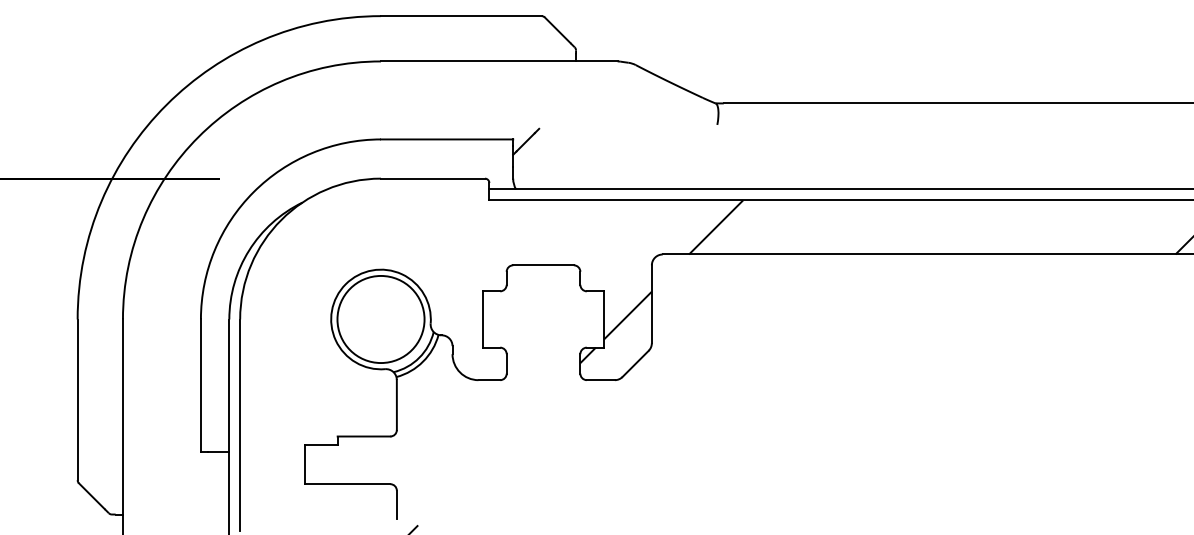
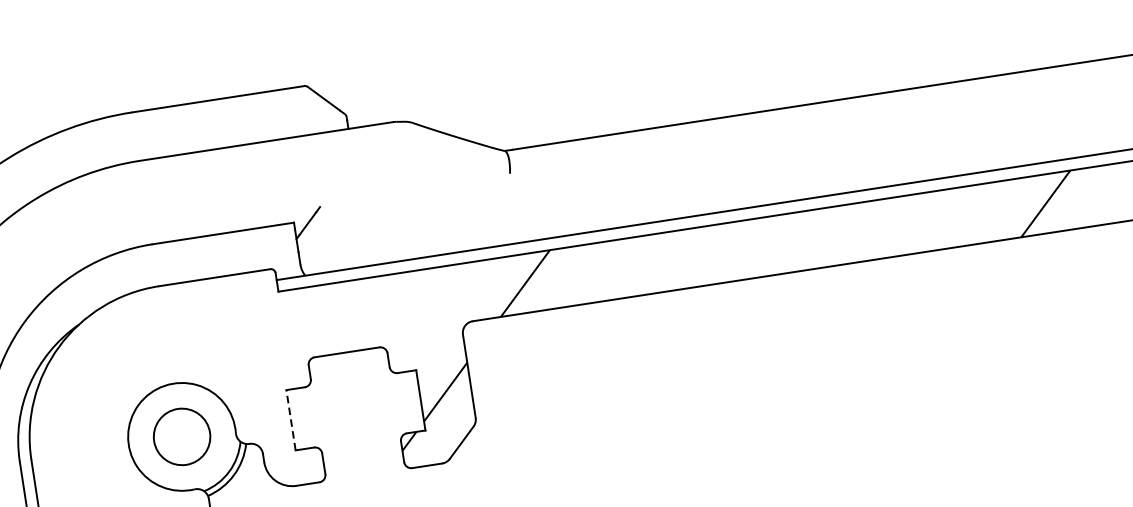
circle: (380, 319) -> (181, 436), size x0.6
line: (482, 319) -> (290, 420), solid -> dashed

